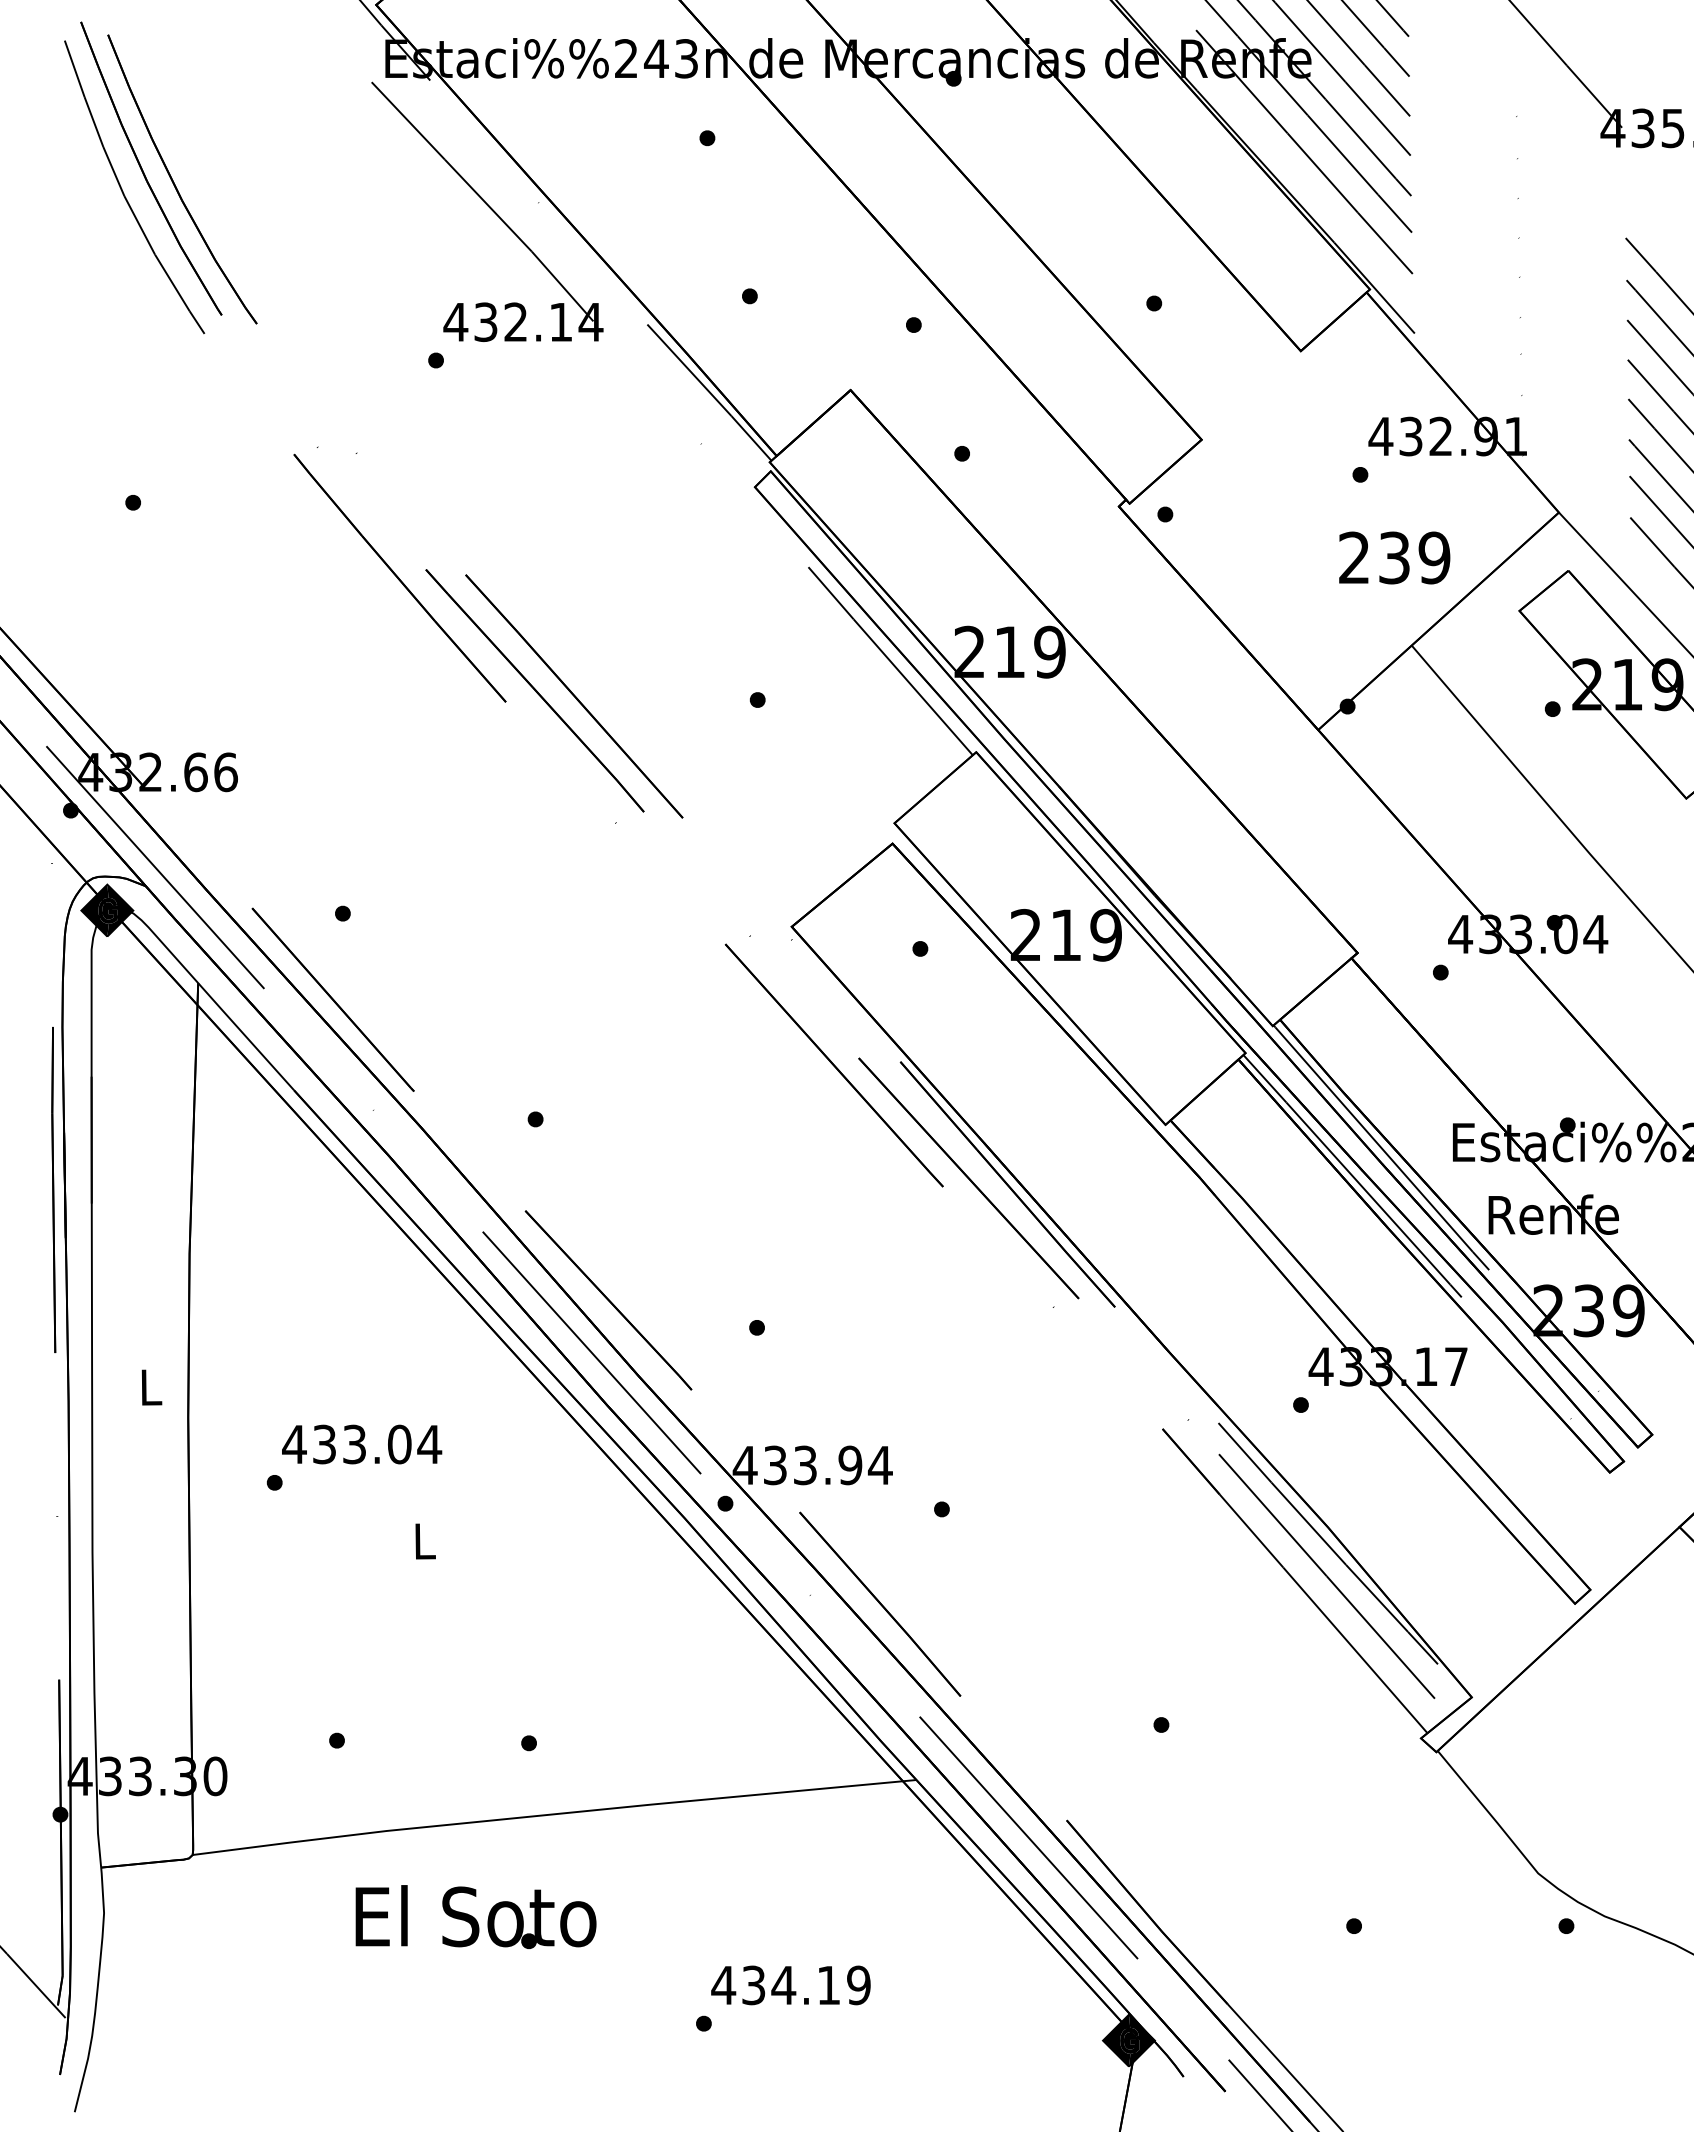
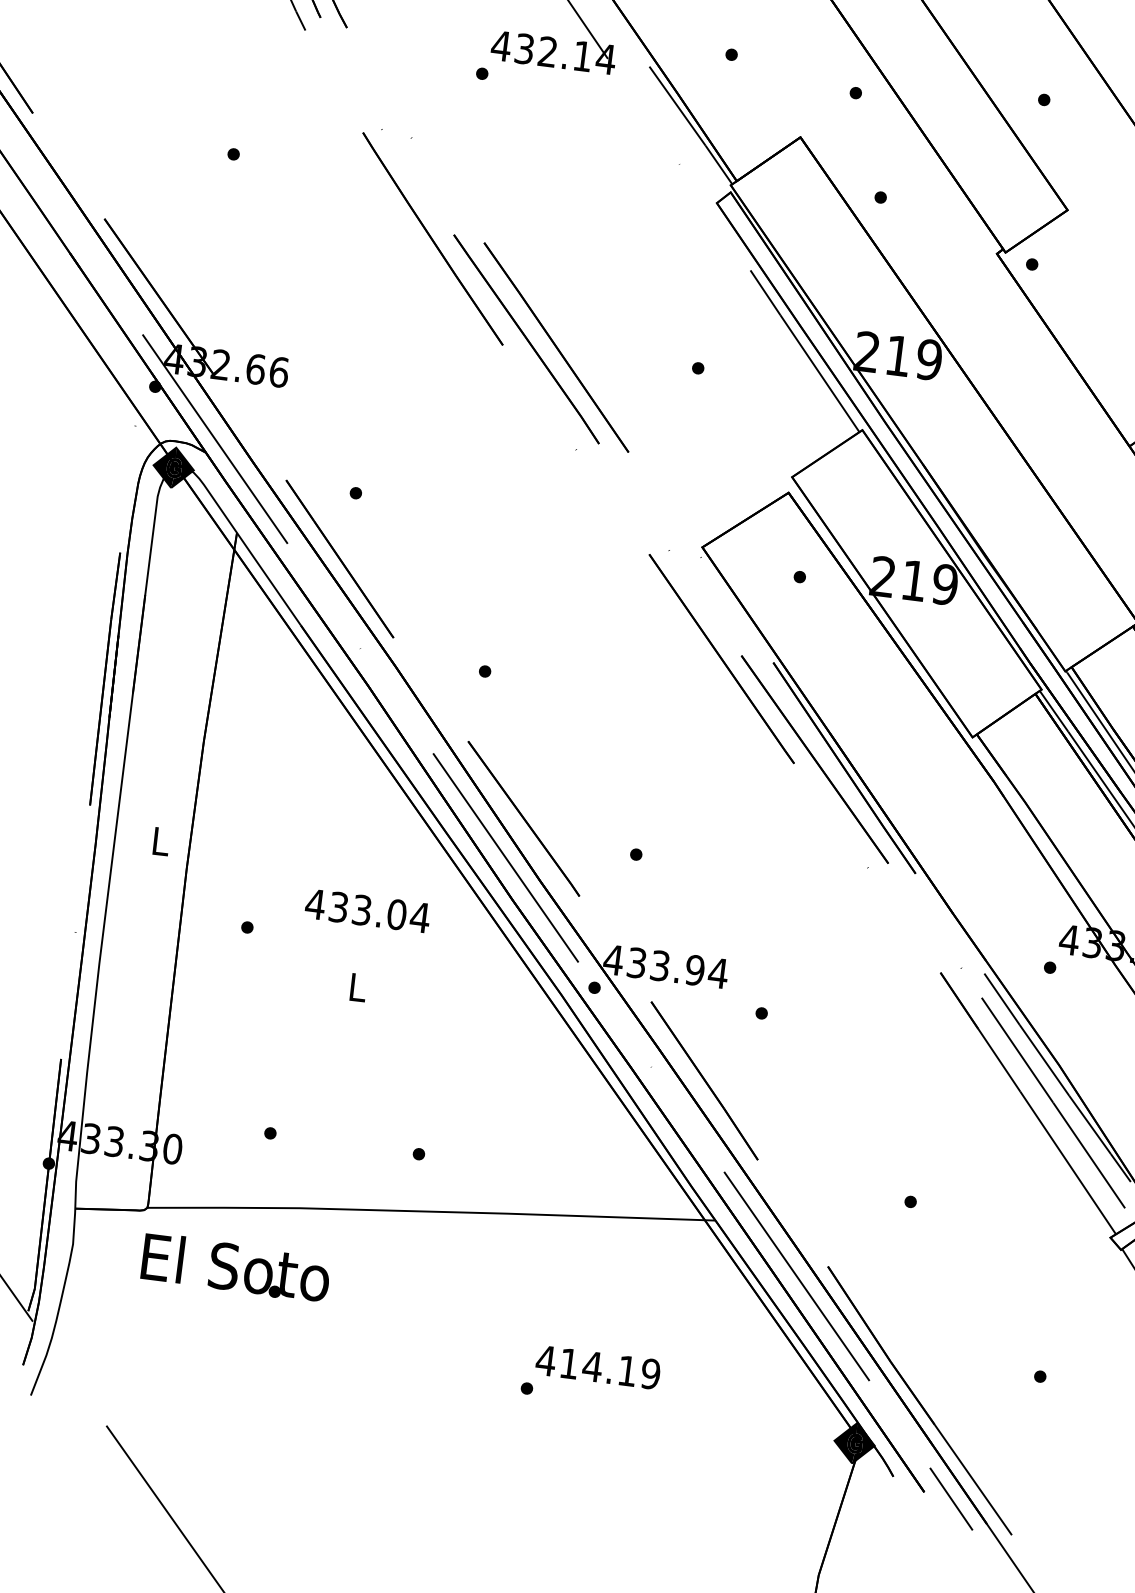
text: (362, 1444) -> (368, 911), moved
text: (475, 1916) -> (235, 1267), moved
text: (753, 1985) -> (569, 1363), 434.19 -> 414.19

